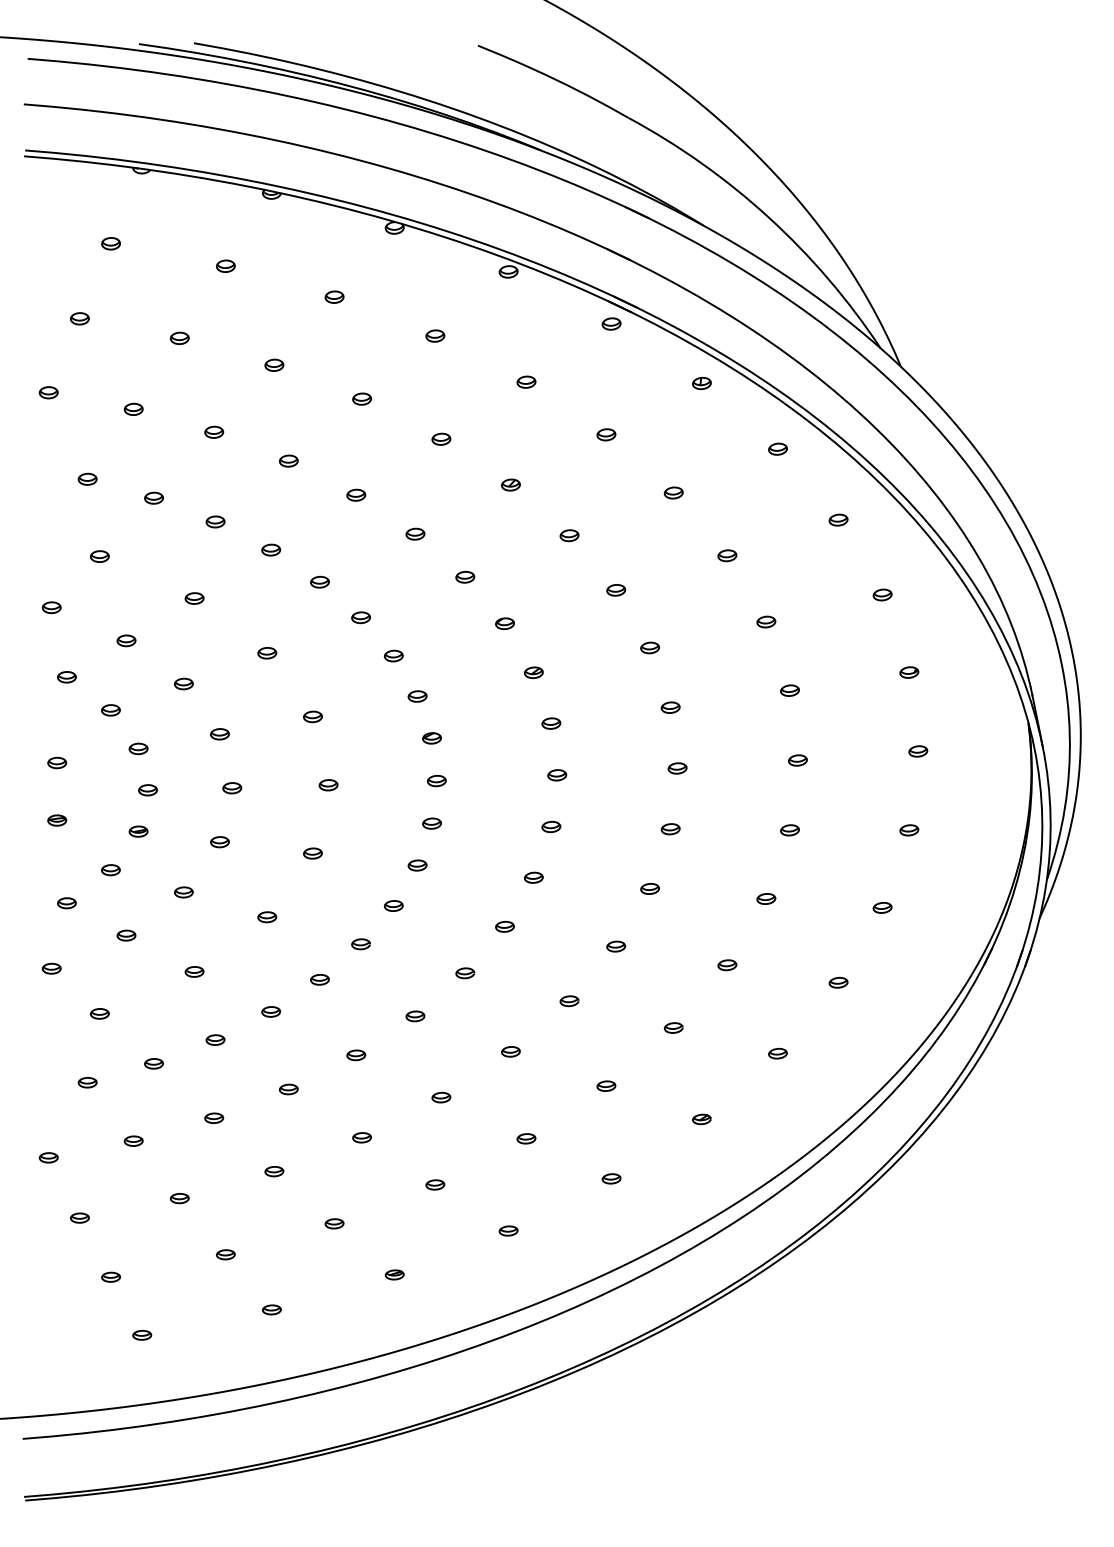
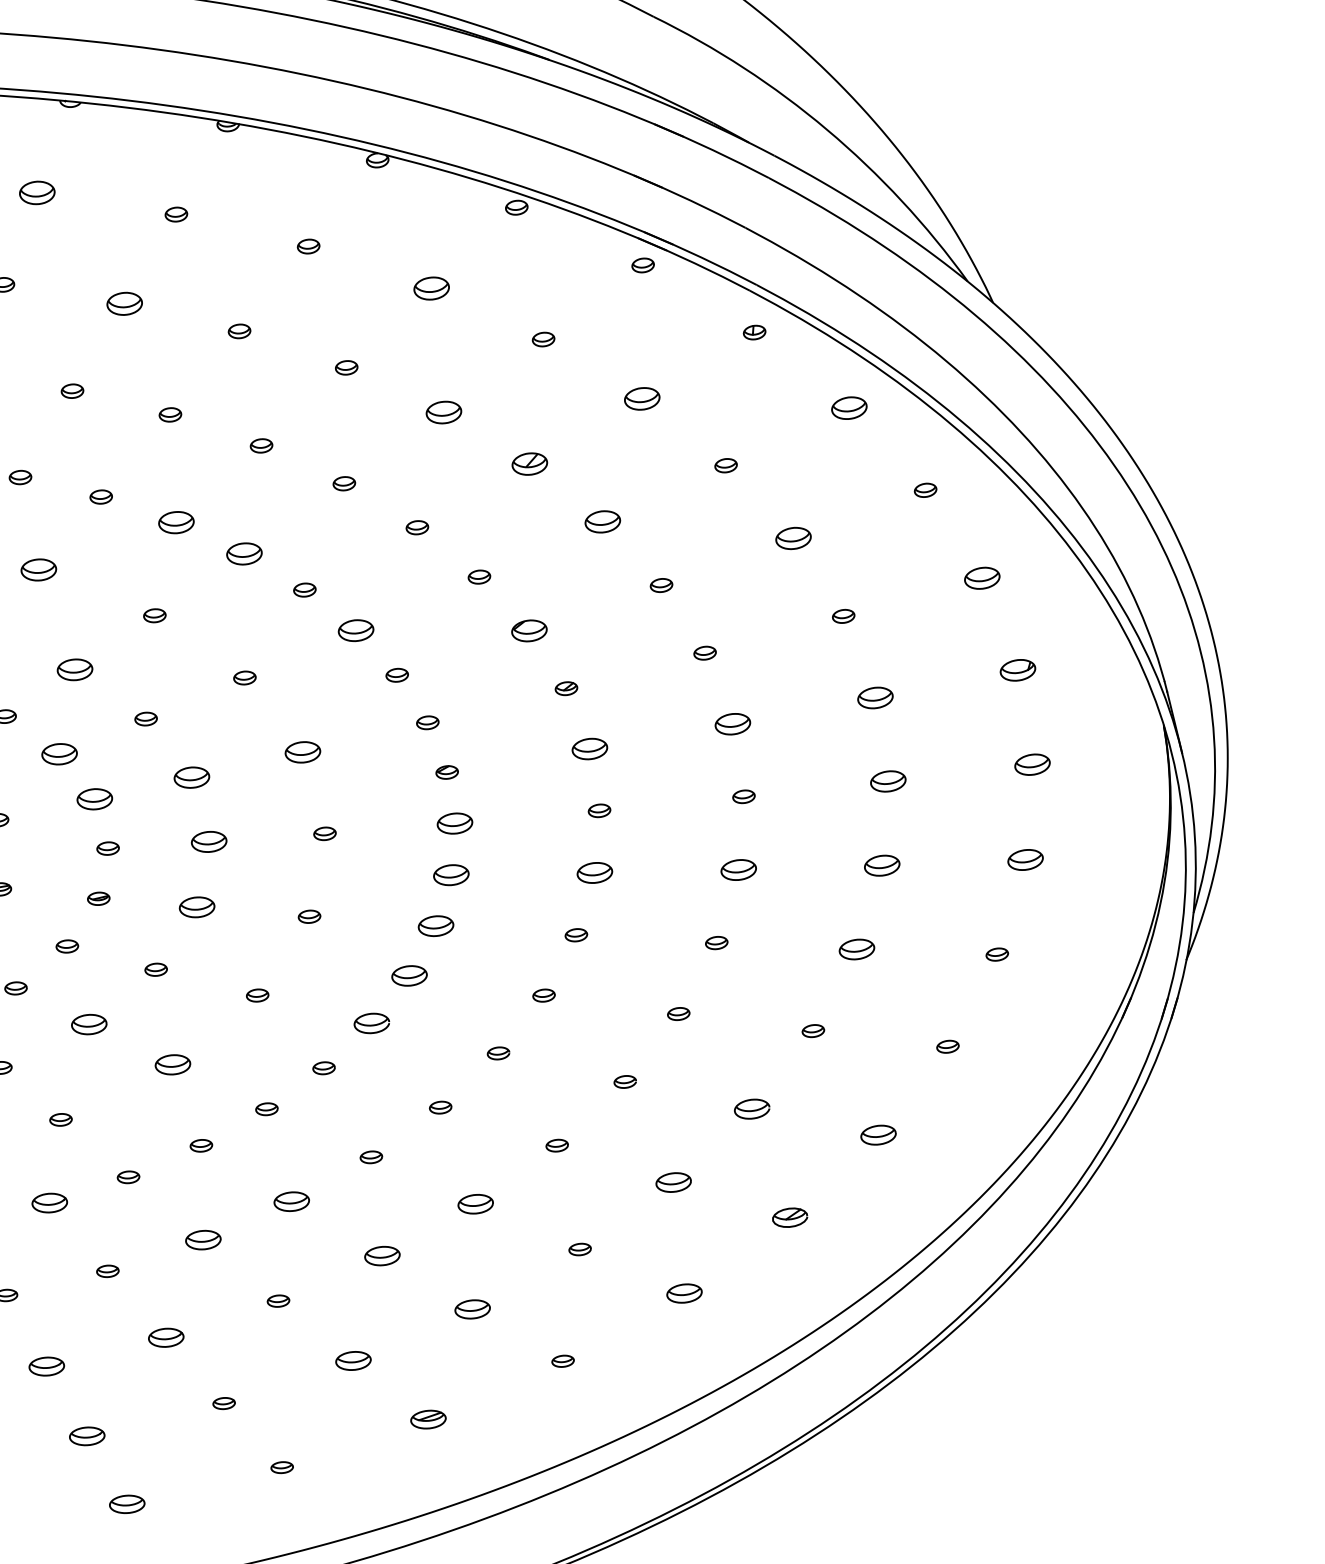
part: (110, 243) -> (36, 192), size x1.6
part: (435, 335) -> (431, 287), size x1.6
part: (179, 337) -> (124, 302), size x1.6
part: (606, 434) -> (642, 398), size x1.6
part: (441, 438) -> (444, 411), size x1.6
part: (777, 448) -> (848, 407), size x1.6
part: (510, 484) -> (529, 463), size x1.6
part: (215, 521) -> (176, 522), size x1.6
part: (569, 535) -> (602, 521), size x1.6
part: (271, 549) -> (244, 553), size x1.6
part: (727, 555) -> (793, 538), size x1.6
part: (99, 556) -> (38, 569), size x1.6
part: (882, 594) -> (982, 577), size x1.6
part: (360, 617) -> (355, 630), size x1.6
part: (504, 623) -> (528, 630), size x1.6
part: (126, 640) -> (74, 669), size x1.6
part: (909, 672) -> (1018, 670), size x1.6
part: (789, 690) -> (874, 697), size x1.6
part: (670, 707) -> (732, 723), size x1.6
part: (110, 710) -> (59, 754), size x1.6
part: (312, 716) -> (302, 751), size x1.6
part: (551, 723) -> (590, 748), size x1.6
part: (219, 734) -> (191, 778), size x1.6
part: (138, 748) -> (94, 798), size x1.6
part: (918, 751) -> (1032, 764), size x1.6
part: (797, 760) -> (887, 781), size x1.6
part: (436, 780) -> (454, 822), size x1.6
part: (232, 788) -> (209, 842), size x1.6
part: (431, 823) -> (450, 874), size x1.6
part: (551, 827) -> (595, 873), size x1.6
part: (670, 829) -> (738, 870), size x1.6
part: (789, 830) -> (881, 865), size x1.6
part: (909, 830) -> (1025, 860), size x1.6
part: (219, 842) -> (196, 907), size x1.6
part: (417, 865) -> (435, 926), size x1.6
part: (766, 898) -> (857, 948), size x1.6
part: (393, 905) -> (408, 975), size x1.6
part: (126, 935) -> (89, 1024), size x1.6
part: (360, 944) -> (371, 1023), size x1.6
part: (194, 971) -> (172, 1064), size x1.6
part: (673, 1027) -> (751, 1108), size x1.6
part: (777, 1053) -> (877, 1134), size x1.6
part: (87, 1082) -> (49, 1202), size x1.6
part: (606, 1085) -> (673, 1181), size x1.6
part: (288, 1089) -> (291, 1201), size x1.6
part: (441, 1097) -> (475, 1203), size x1.6
part: (214, 1117) -> (203, 1238), size x1.6
part: (701, 1119) -> (789, 1217), size x1.6
part: (361, 1137) -> (381, 1255), size x1.6
part: (611, 1178) -> (684, 1293), size x1.6
part: (435, 1184) -> (472, 1308), size x1.6
part: (179, 1198) -> (165, 1338), size x1.6
part: (79, 1217) -> (46, 1365), size x1.6
part: (334, 1223) -> (353, 1360), size x1.6
part: (394, 1274) -> (427, 1419), size x1.6
part: (110, 1276) -> (86, 1435), size x1.6
part: (142, 1335) -> (127, 1504), size x1.6

